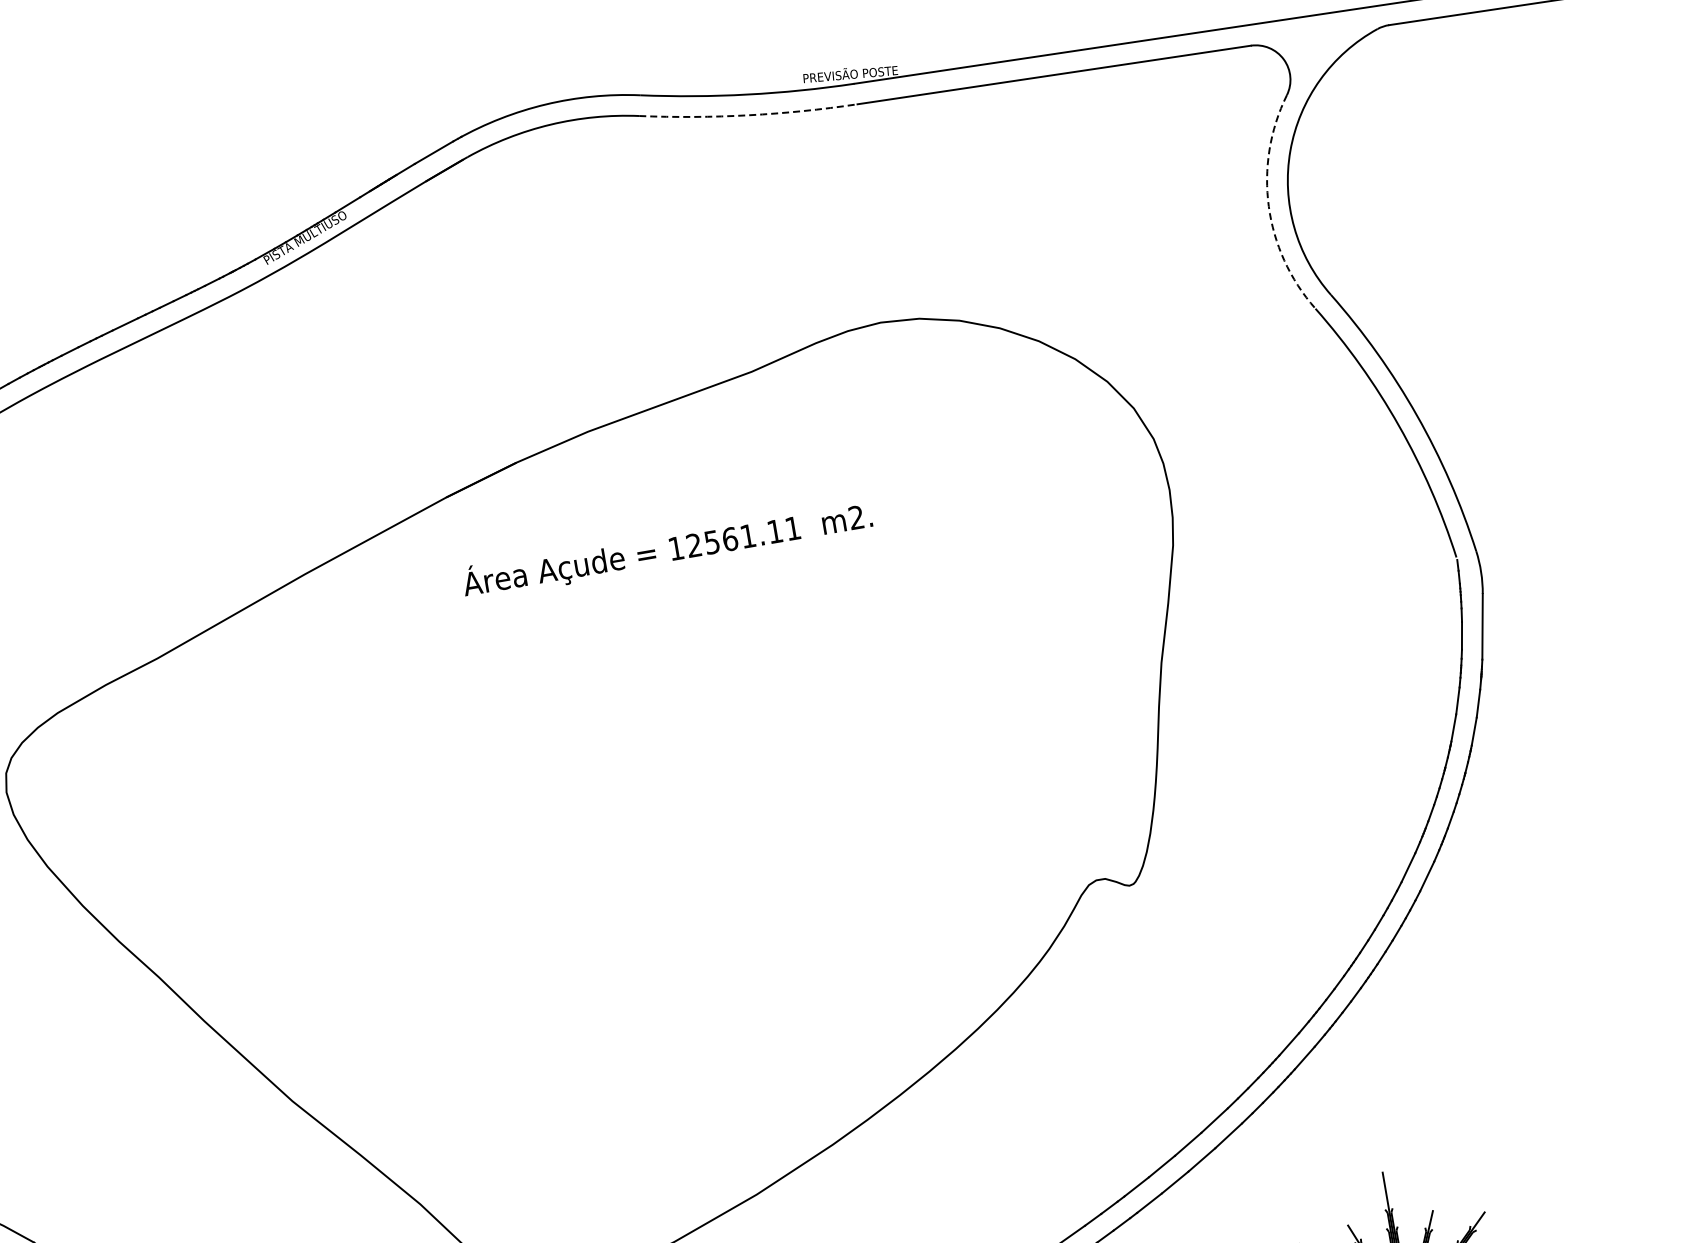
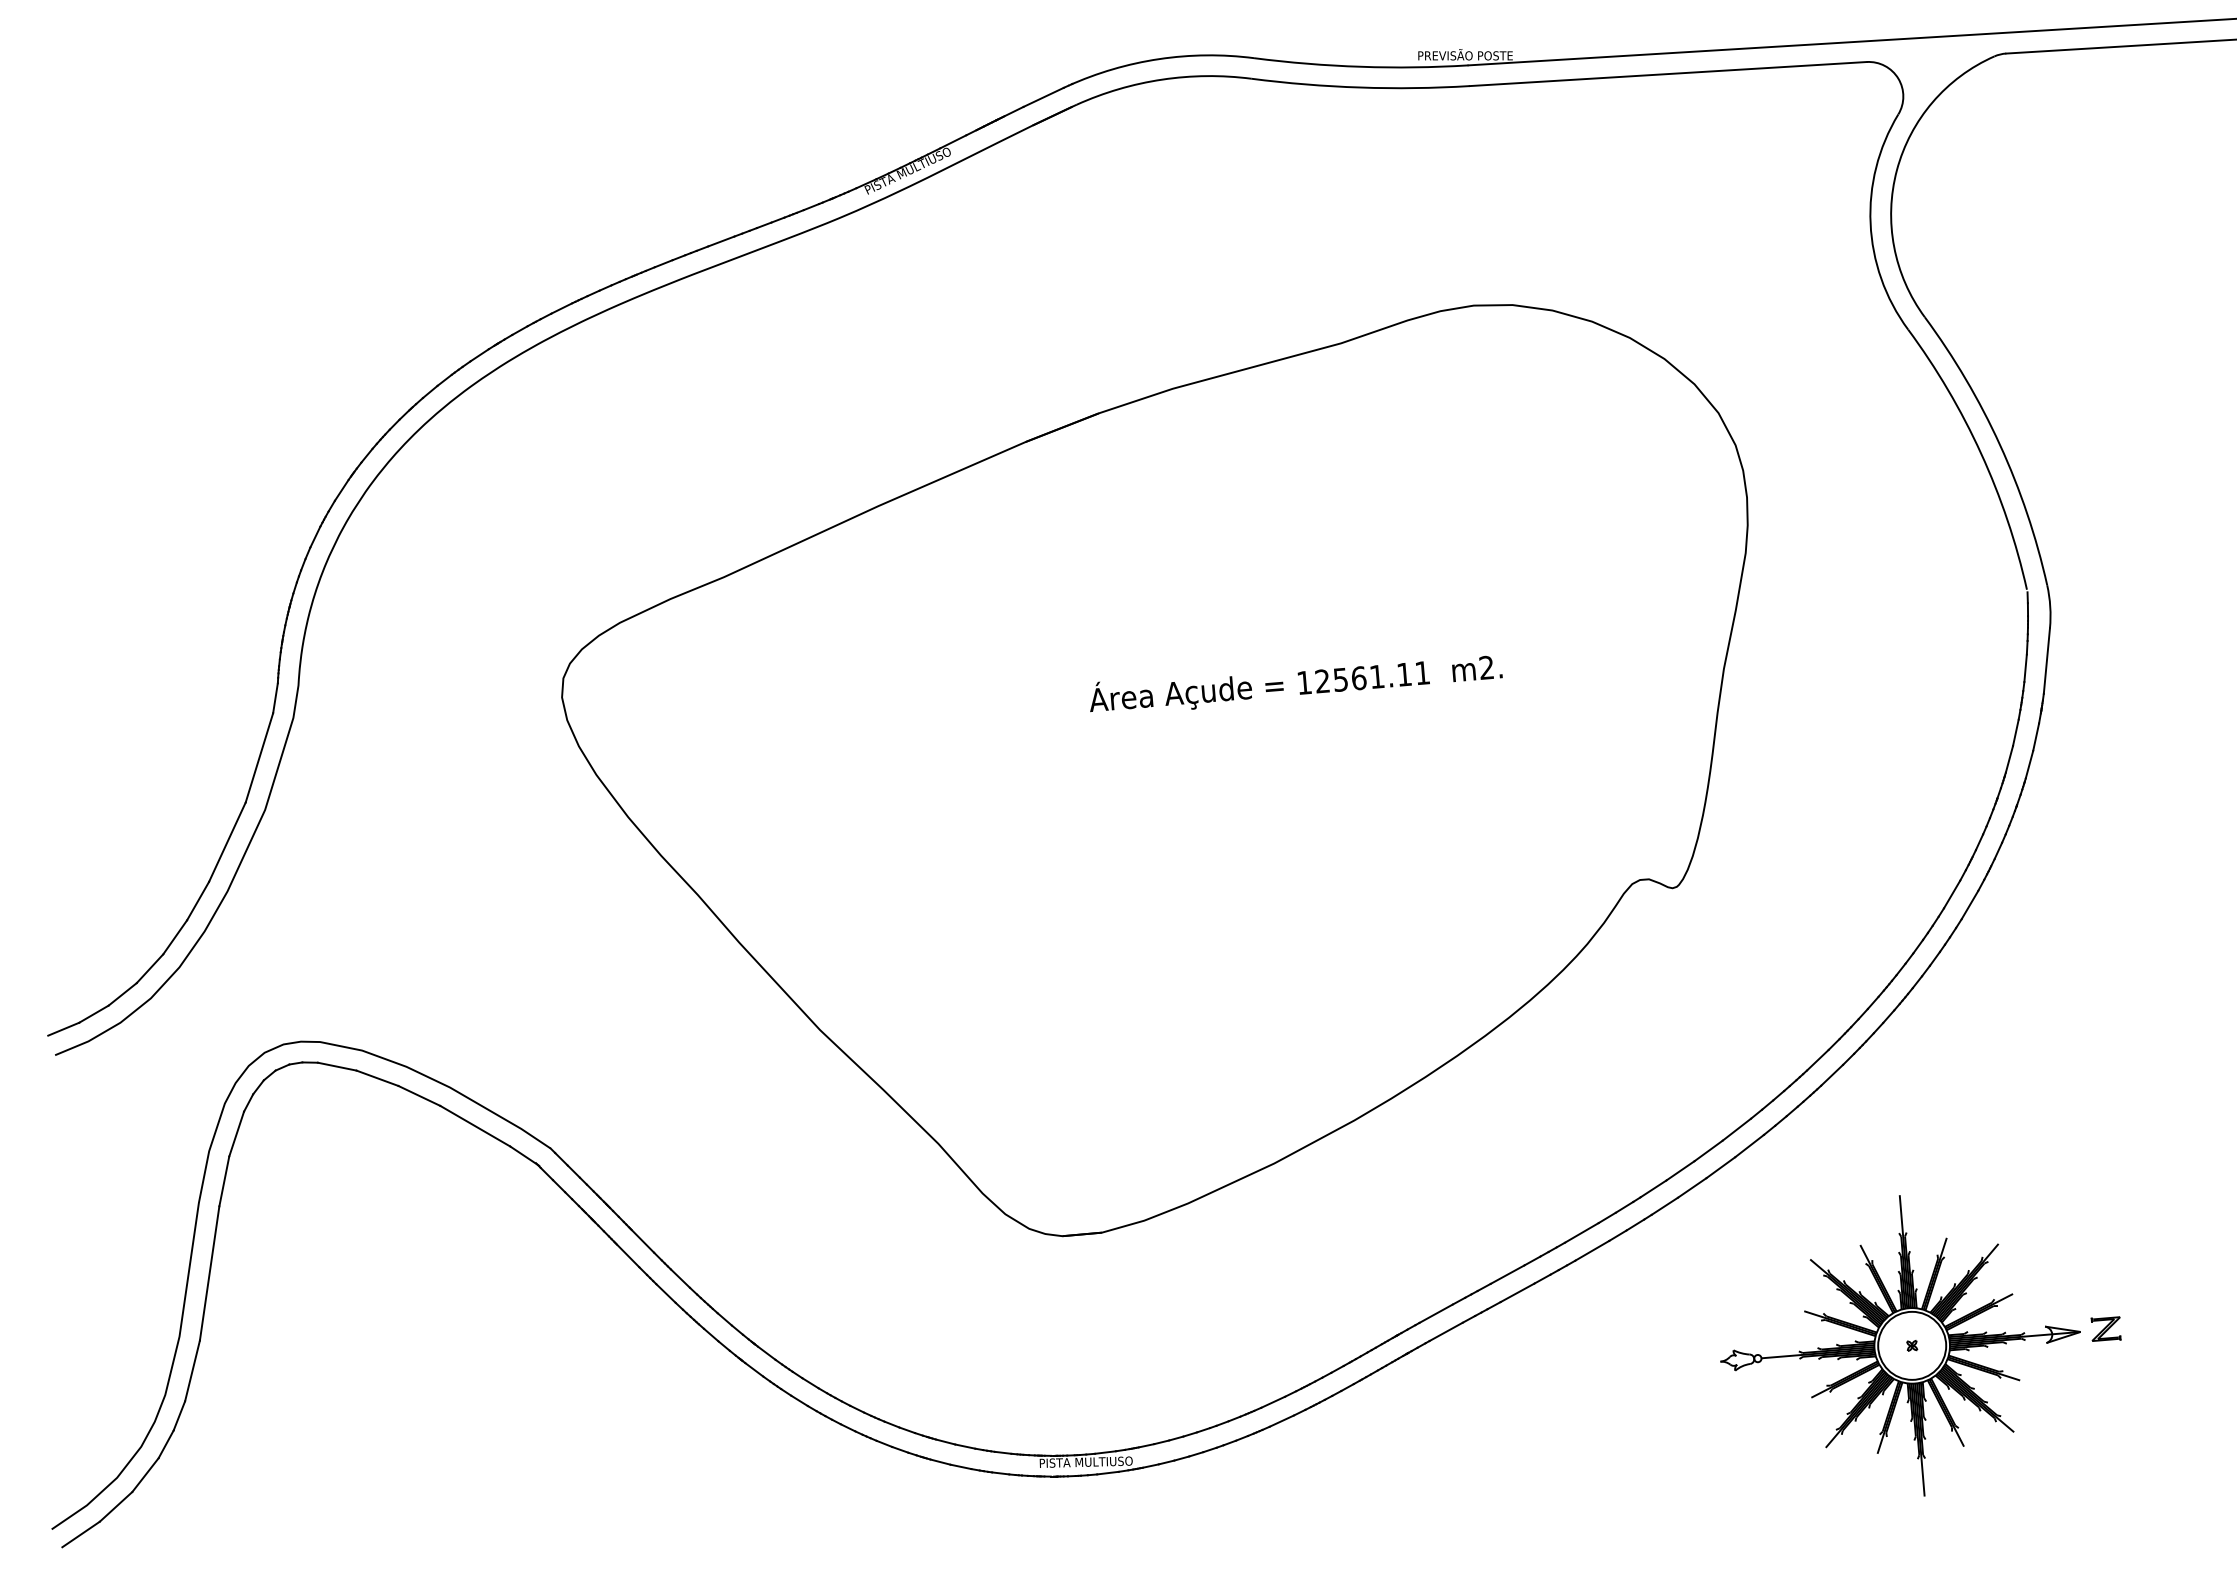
arc: (748, 115) -> (1360, 87), dashed -> solid
arc: (1268, 206) -> (1870, 223), dashed -> solid
text: (668, 549) -> (1296, 683), moved

